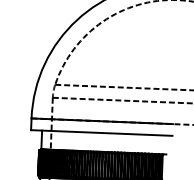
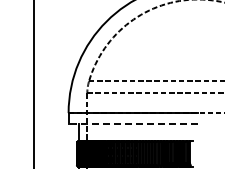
line: (101, 132) -> (133, 123), solid -> dashed

